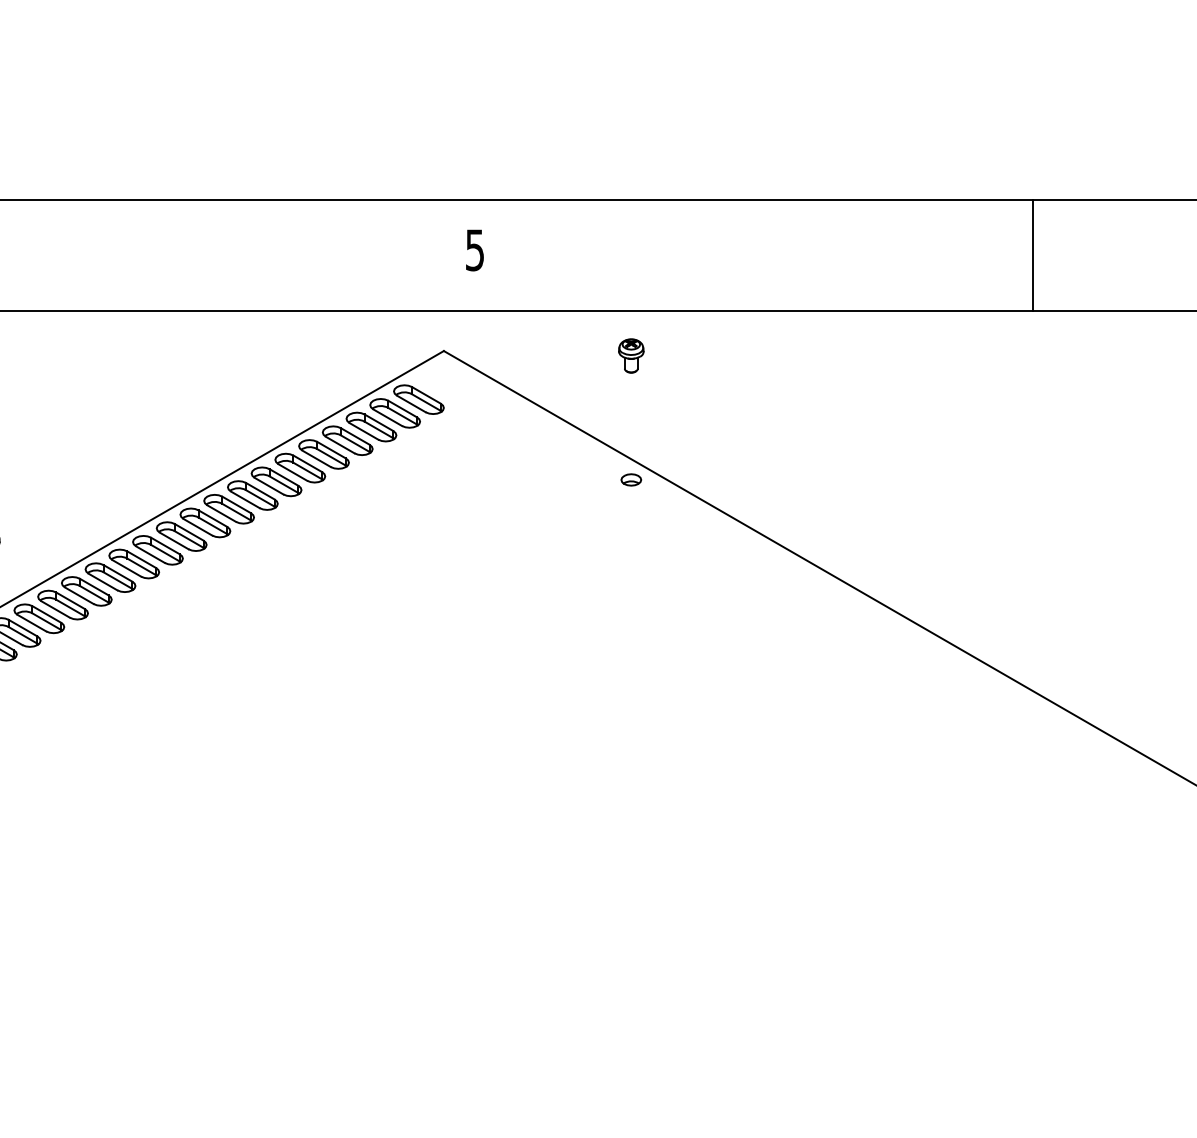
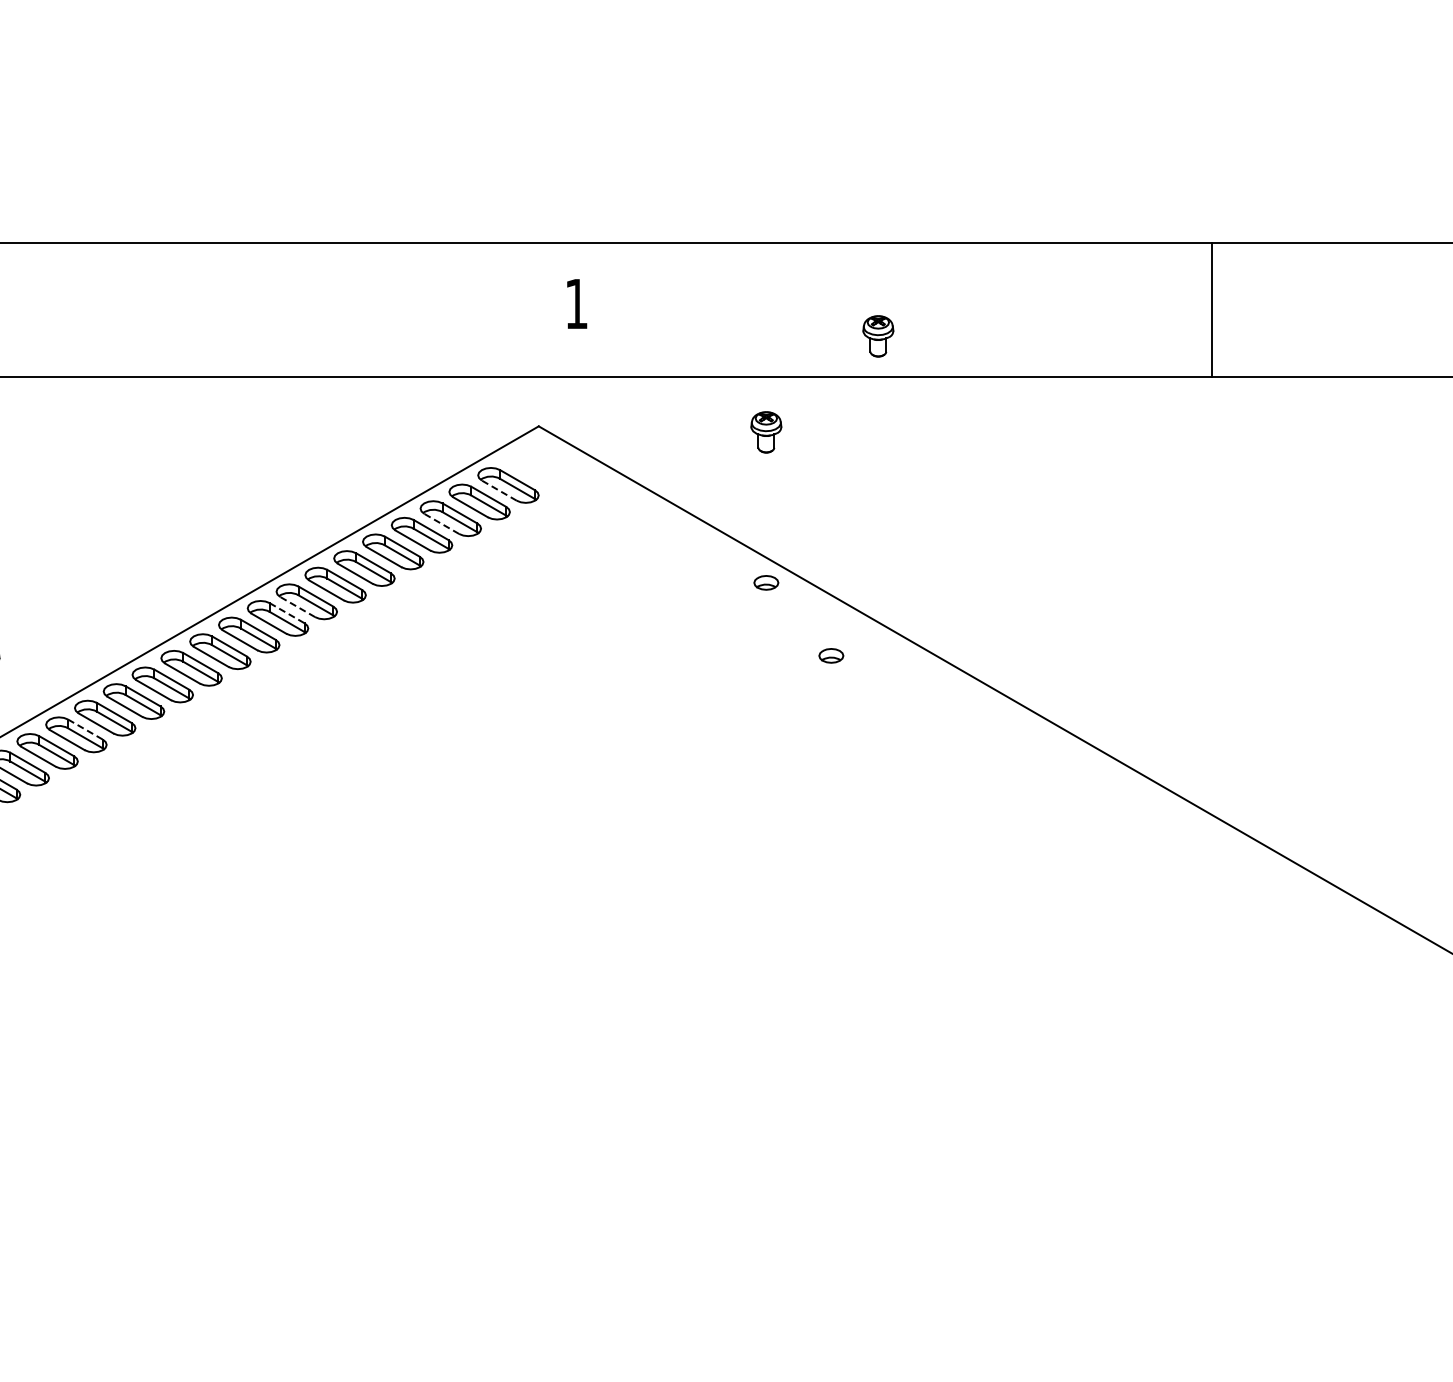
text: (474, 250) -> (576, 304), 5 -> 1
line: (1033, 255) -> (1212, 310), moved
part: (723, 277) -> (878, 336), added
line: (410, 403) -> (498, 490), solid -> dashed
line: (363, 431) -> (441, 523), solid -> dashed
line: (245, 499) -> (297, 606), solid -> dashed
line: (236, 505) -> (287, 613), solid -> dashed
part: (684, 539) -> (831, 655), added
line: (70, 600) -> (85, 729), solid -> dashed

